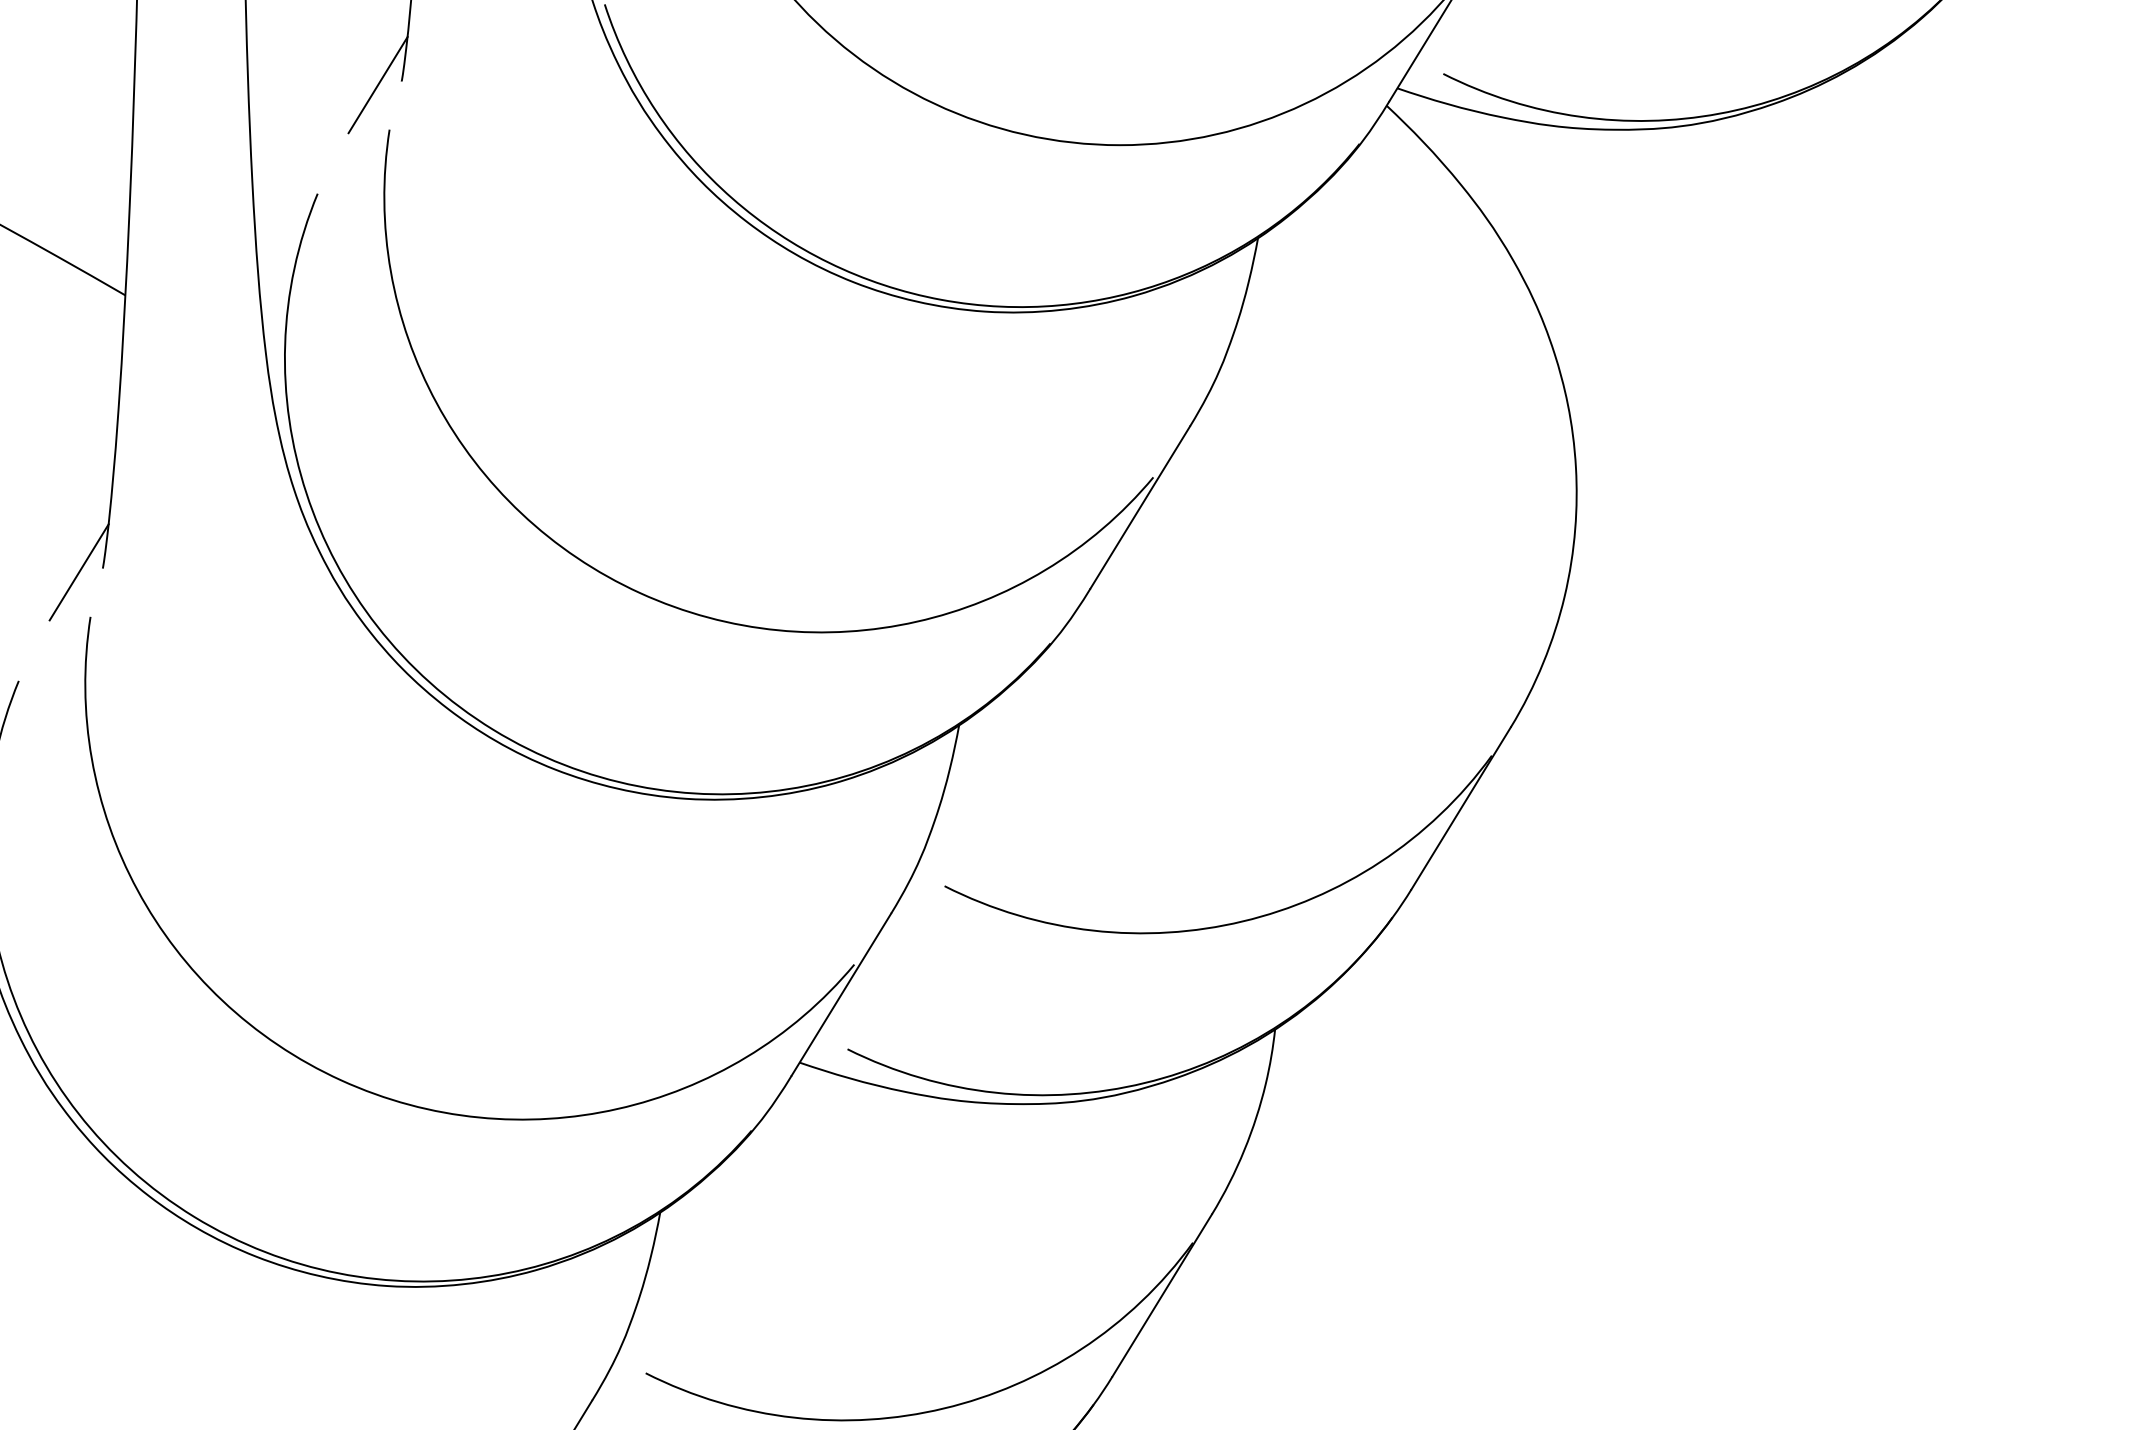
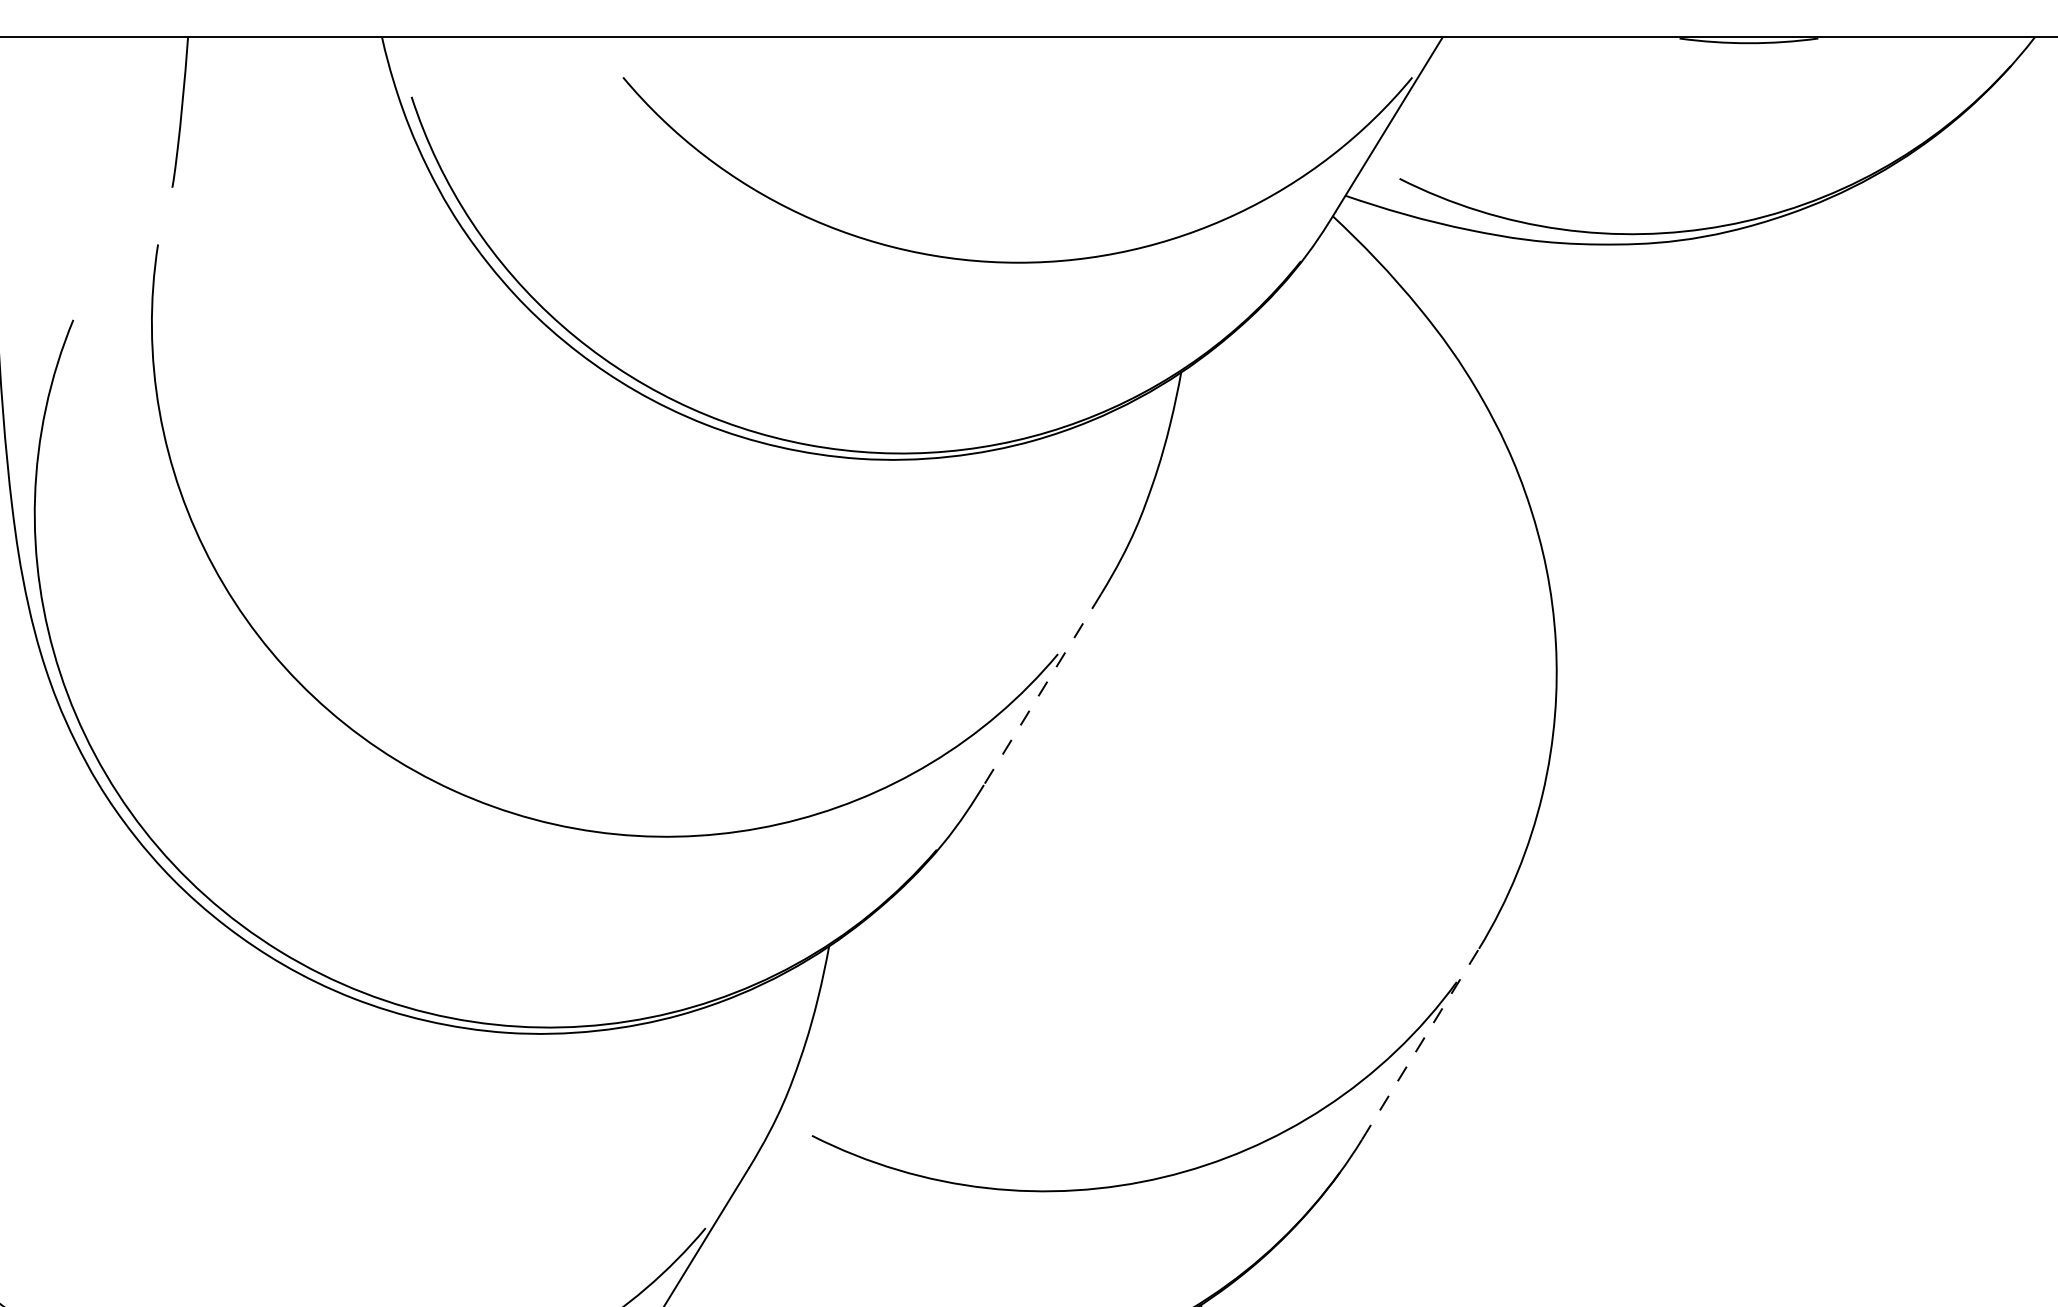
line: (377, 85) -> (143, 192), removed
line: (1140, 507) -> (1042, 689), solid -> dashed
line: (1461, 808) -> (1421, 1044), solid -> dashed

